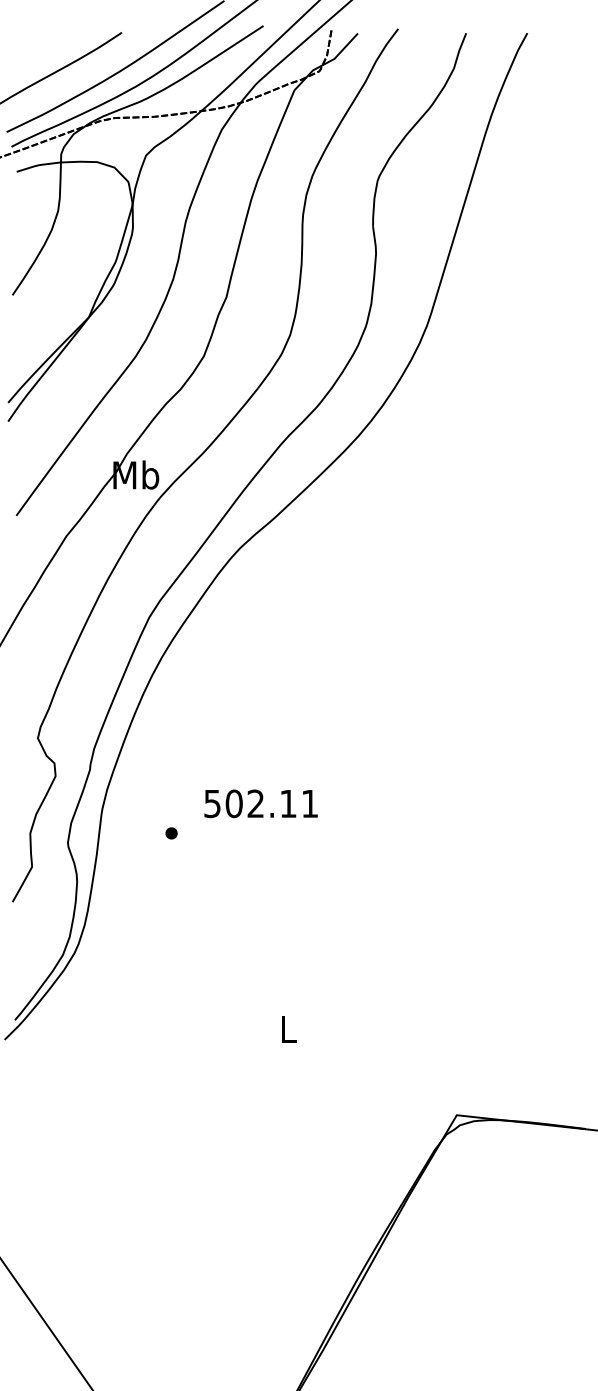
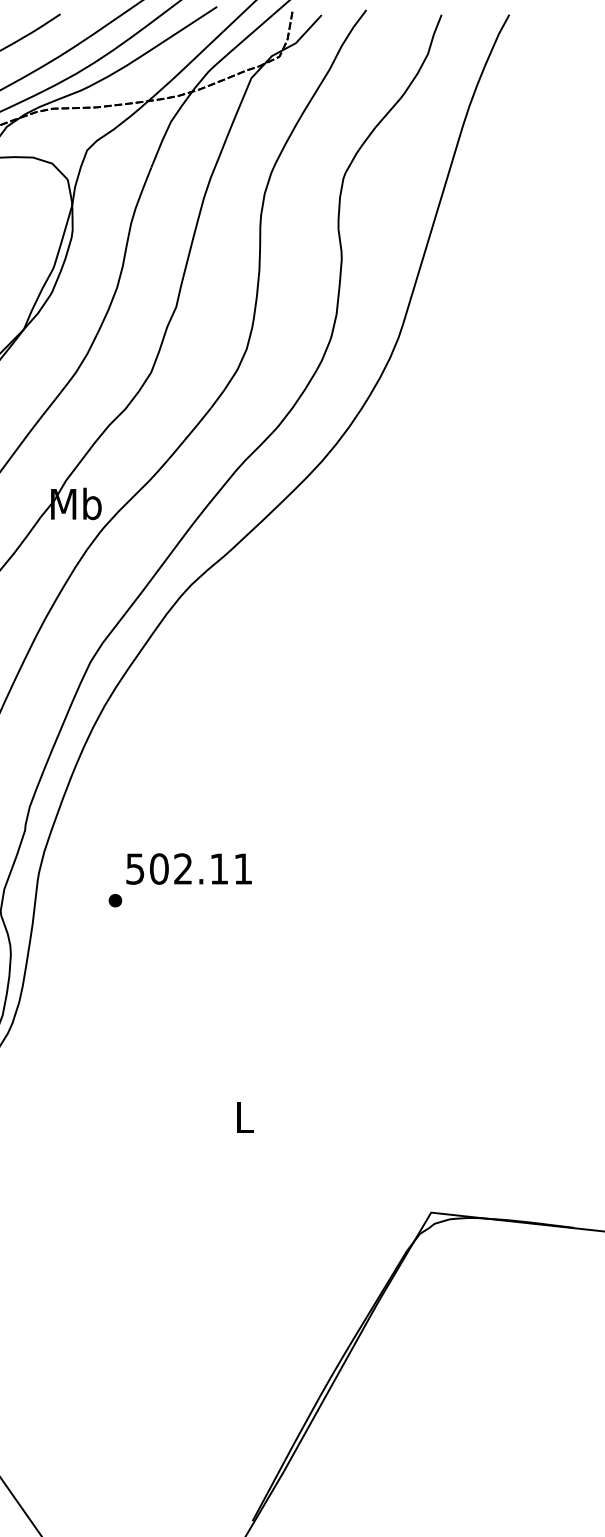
text: (260, 803) -> (188, 868), moved

